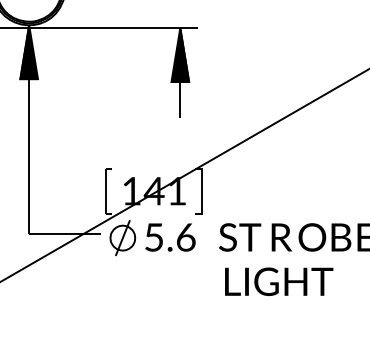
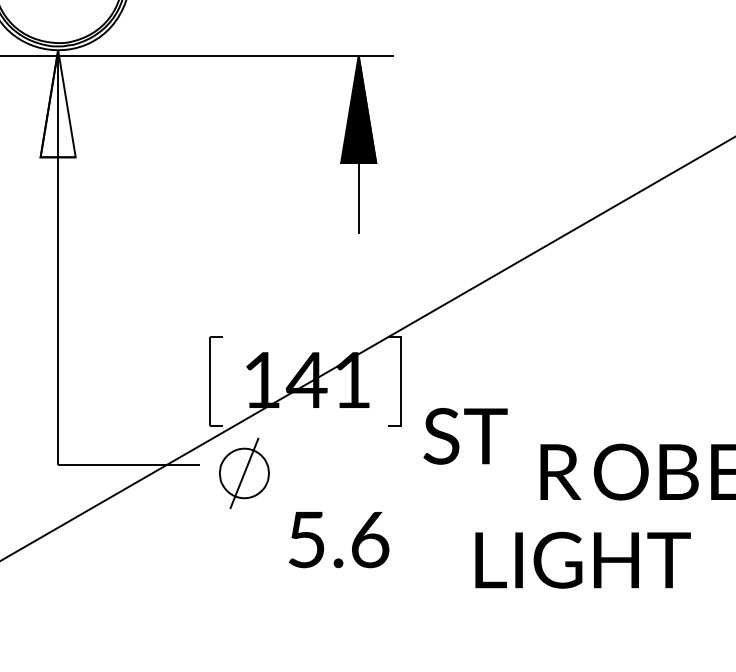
fill: (29, 52) -> (58, 104), removed
text: (170, 237) -> (339, 539), moved
text: (240, 237) -> (466, 436), moved
text: (279, 281) -> (583, 559), moved

